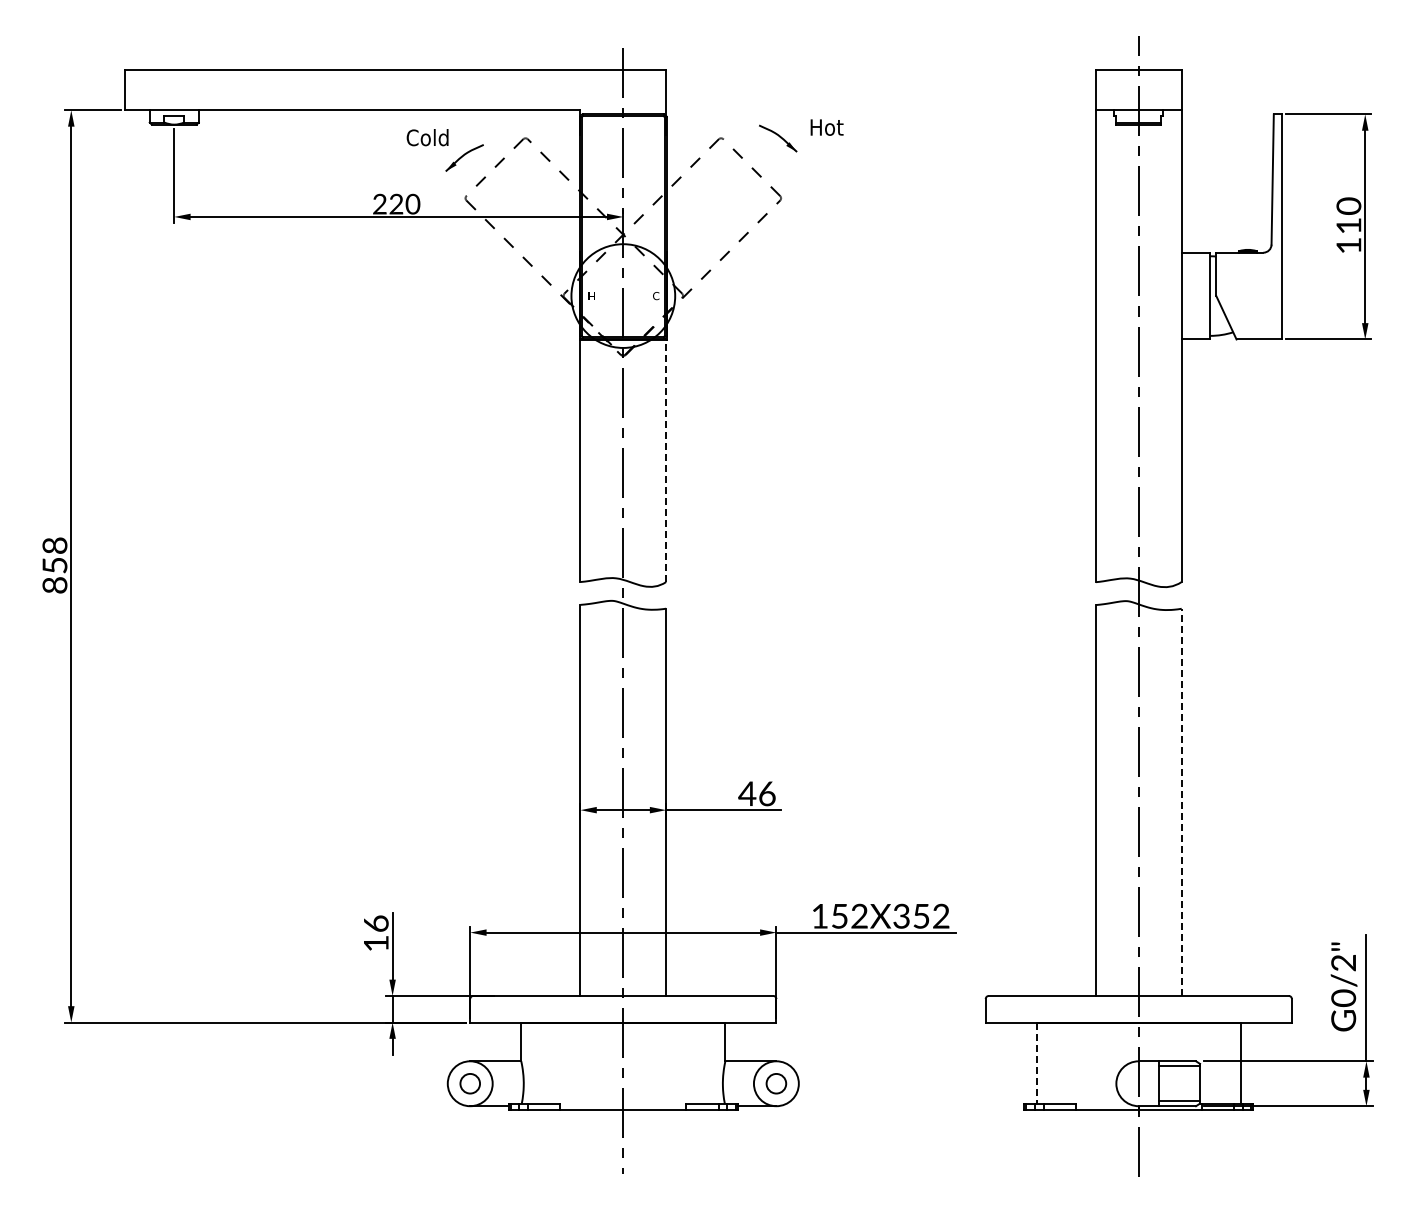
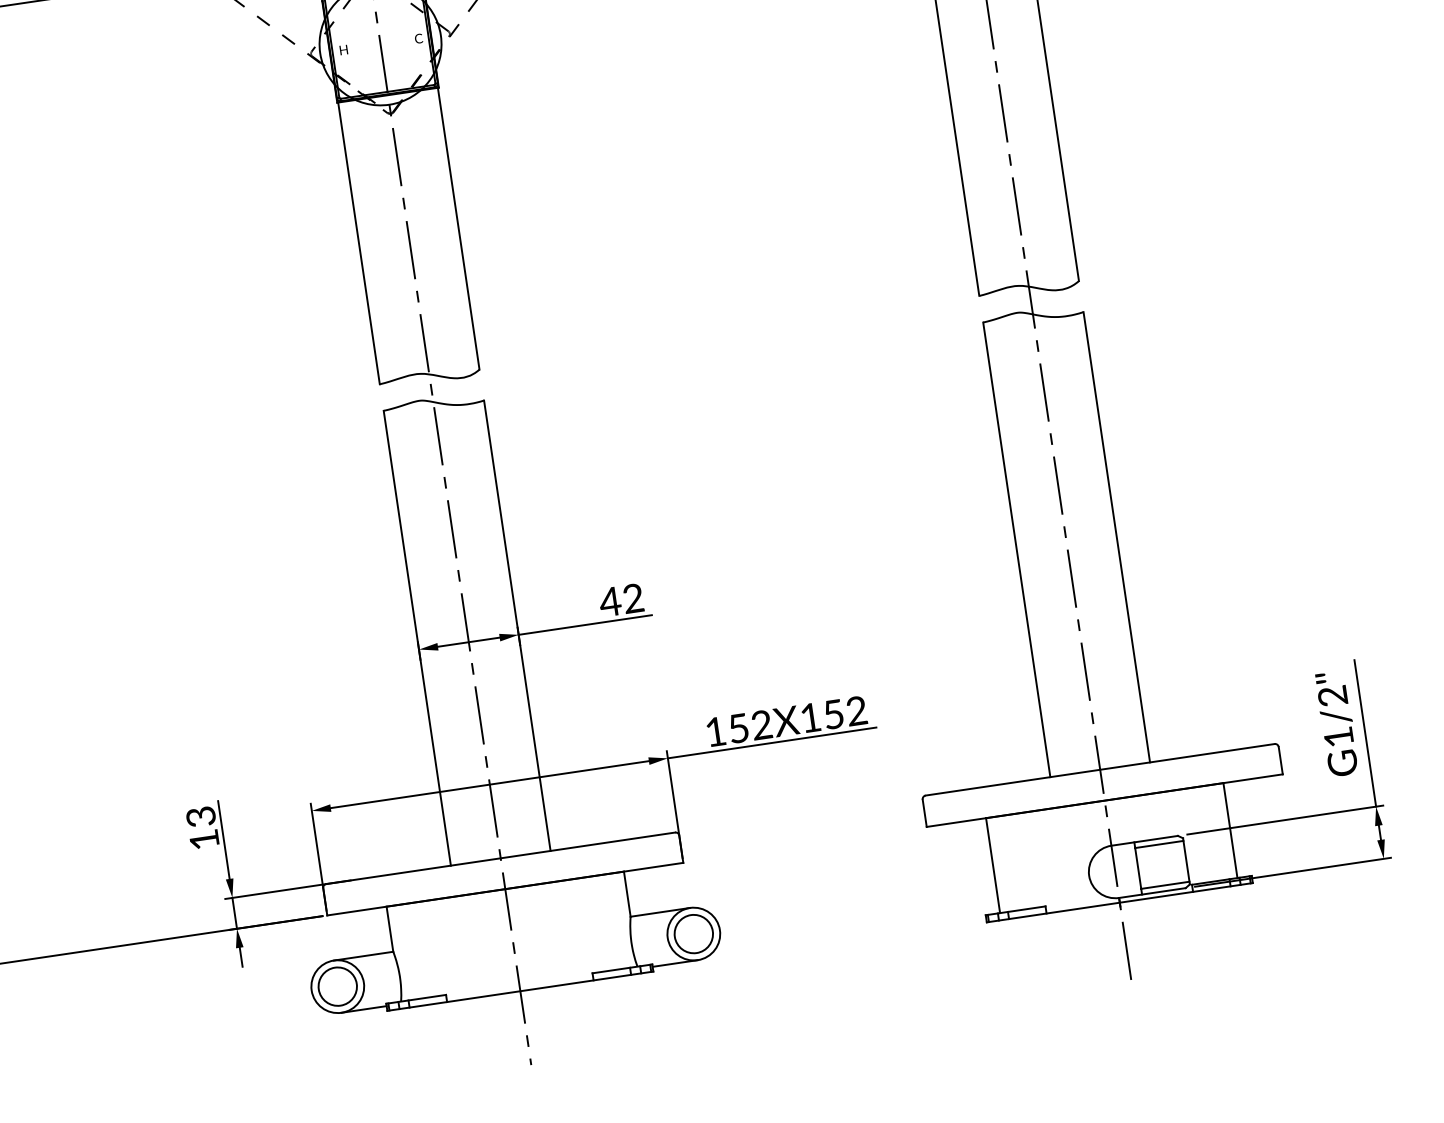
line: (666, 460) -> (458, 228), dashed -> solid
text: (767, 793) -> (633, 598), 46 -> 42
line: (1181, 802) -> (1116, 537), dashed -> solid
text: (901, 915) -> (810, 716), 152X352 -> 152X152
text: (375, 923) -> (200, 816), 16 -> 13
text: (1343, 998) -> (1338, 737), G0/2" -> G1/2"
line: (1036, 1063) -> (992, 865), dashed -> solid
circle: (469, 1083) -> (336, 986), size x1.67
circle: (776, 1083) -> (693, 933), size x1.67

